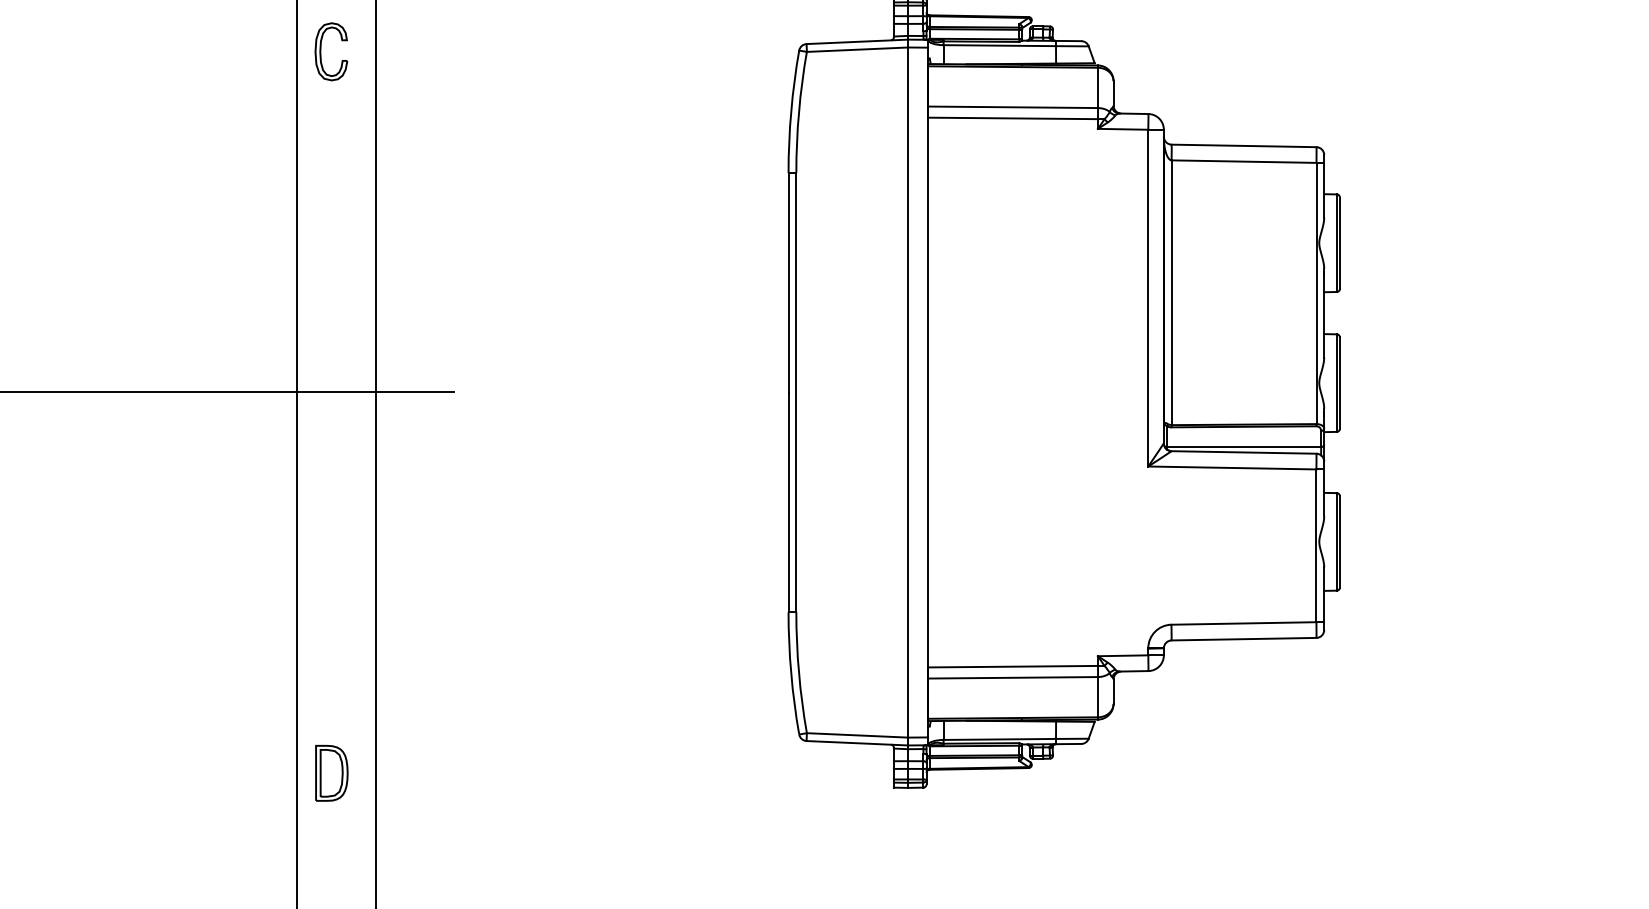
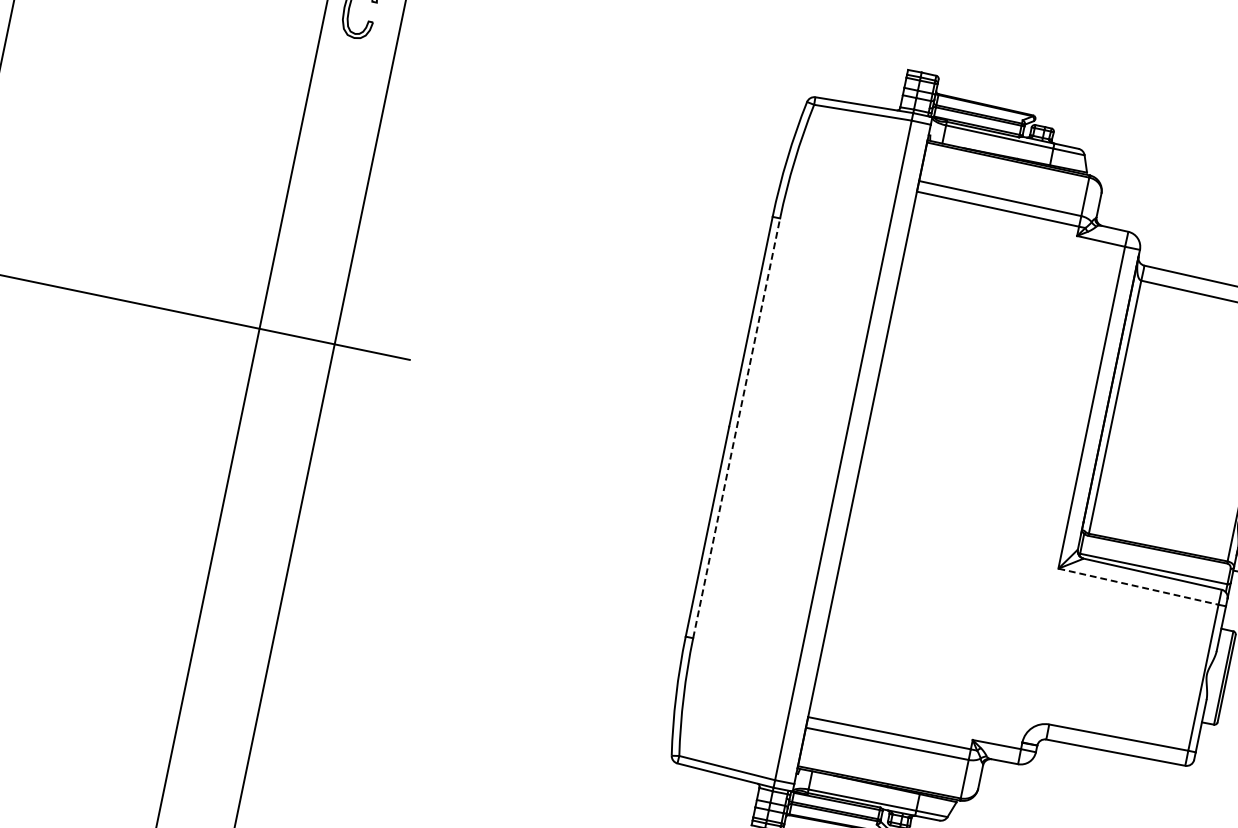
line: (796, 392) -> (736, 428), solid -> dashed
line: (1232, 467) -> (1138, 586), solid -> dashed
part: (331, 773) -> (216, 700), removed

